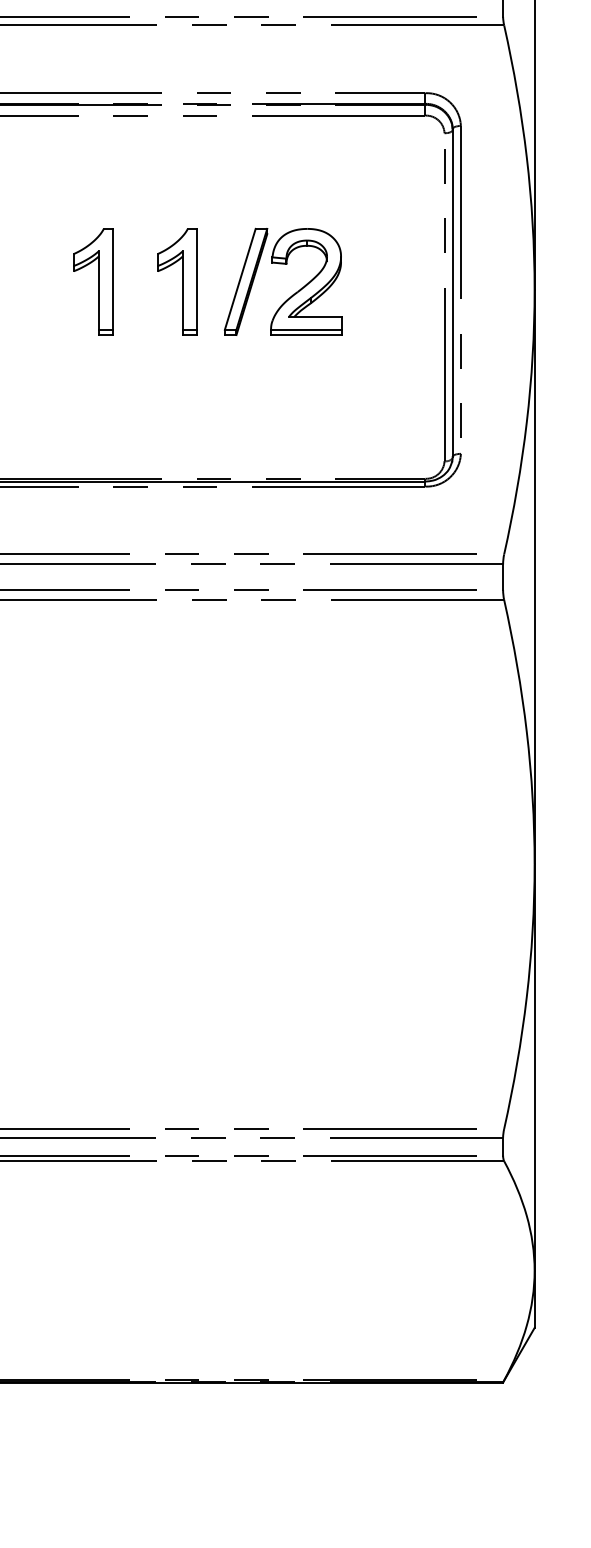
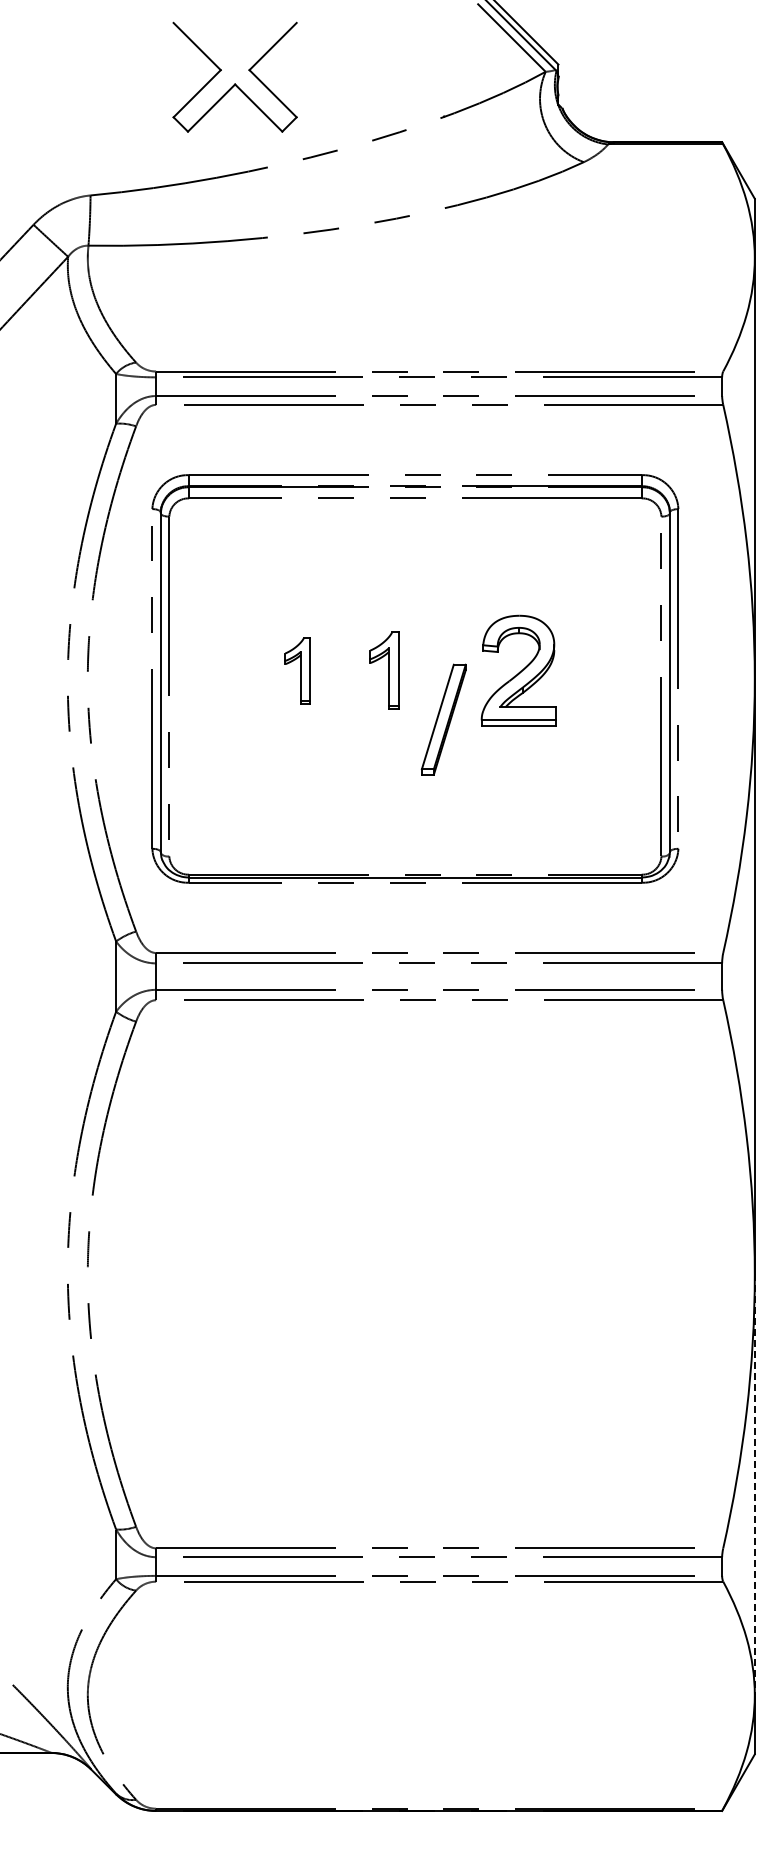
part: (93, 281) -> (297, 670), size x0.6
part: (177, 281) -> (384, 670), size x0.7
part: (245, 281) -> (443, 719), moved
line: (534, 1068) -> (754, 1485), solid -> dashed

